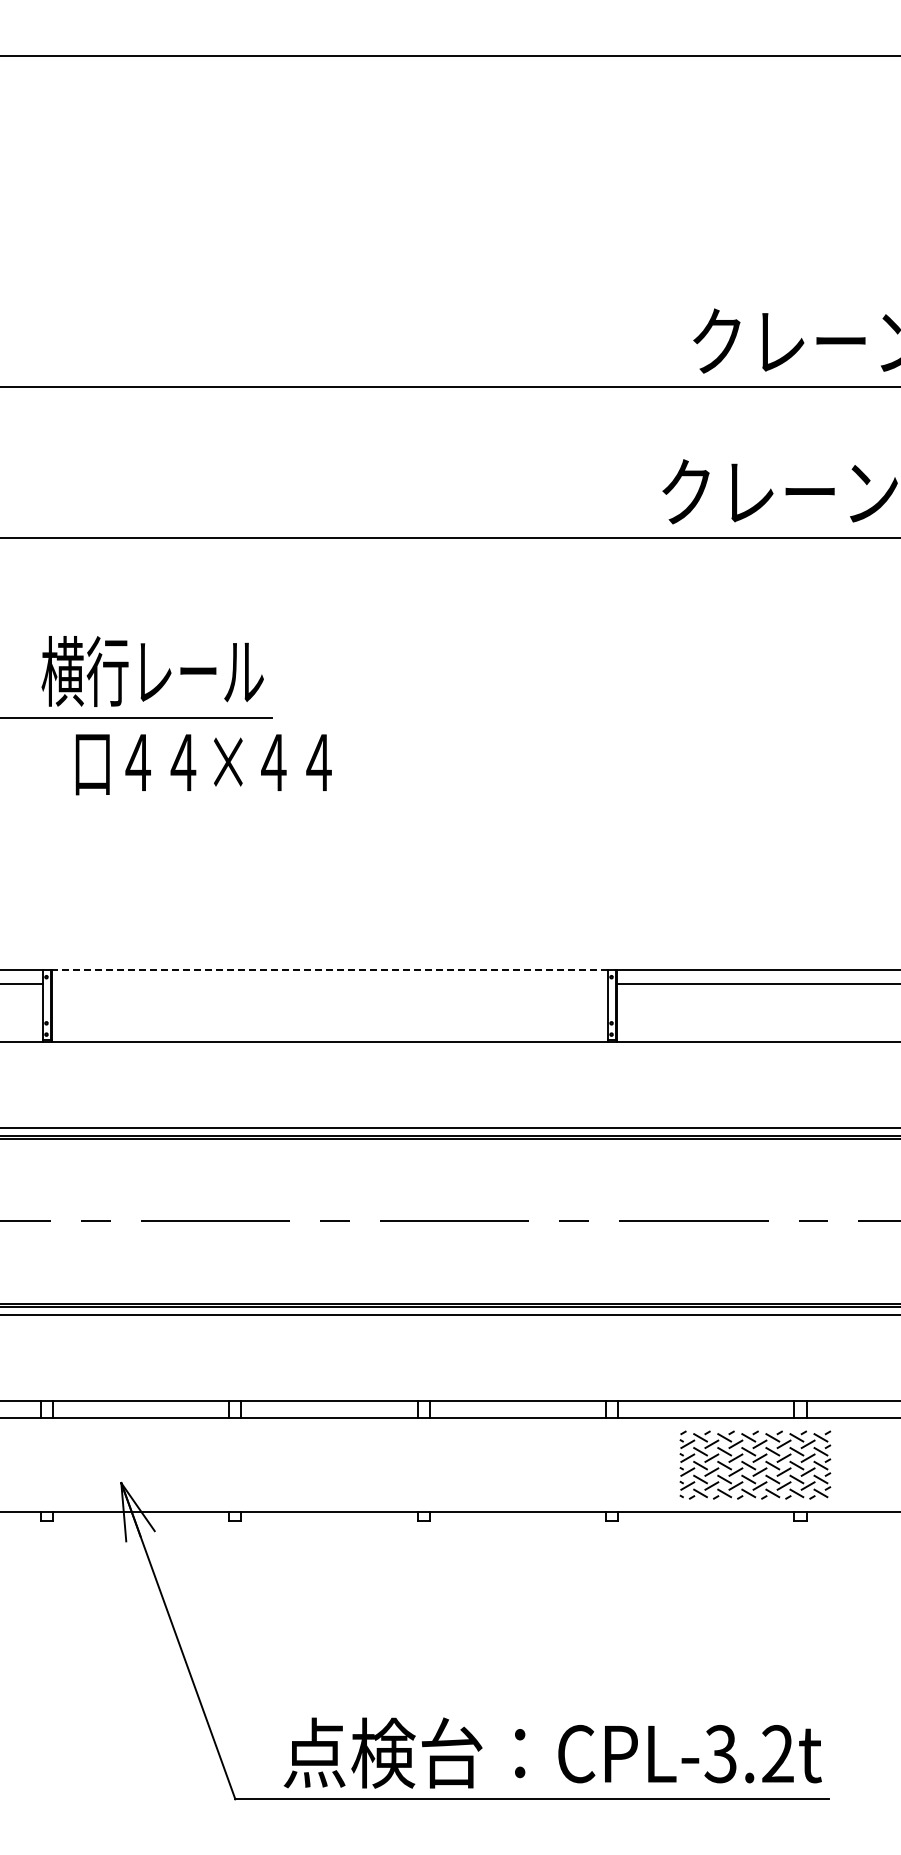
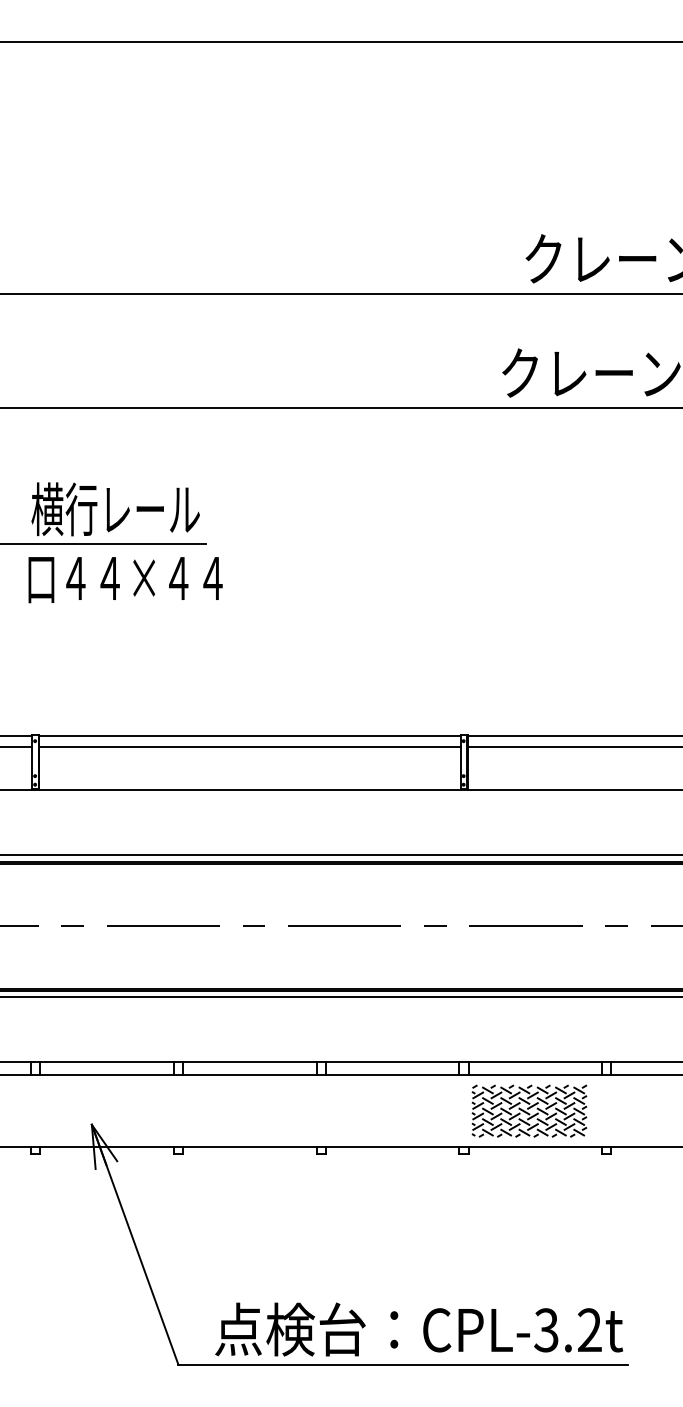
text: (203, 764) -> (125, 579), moved
line: (329, 970) -> (249, 736), dashed -> solid
line: (329, 984) -> (249, 746), added
part: (755, 1464) -> (529, 1110), moved

